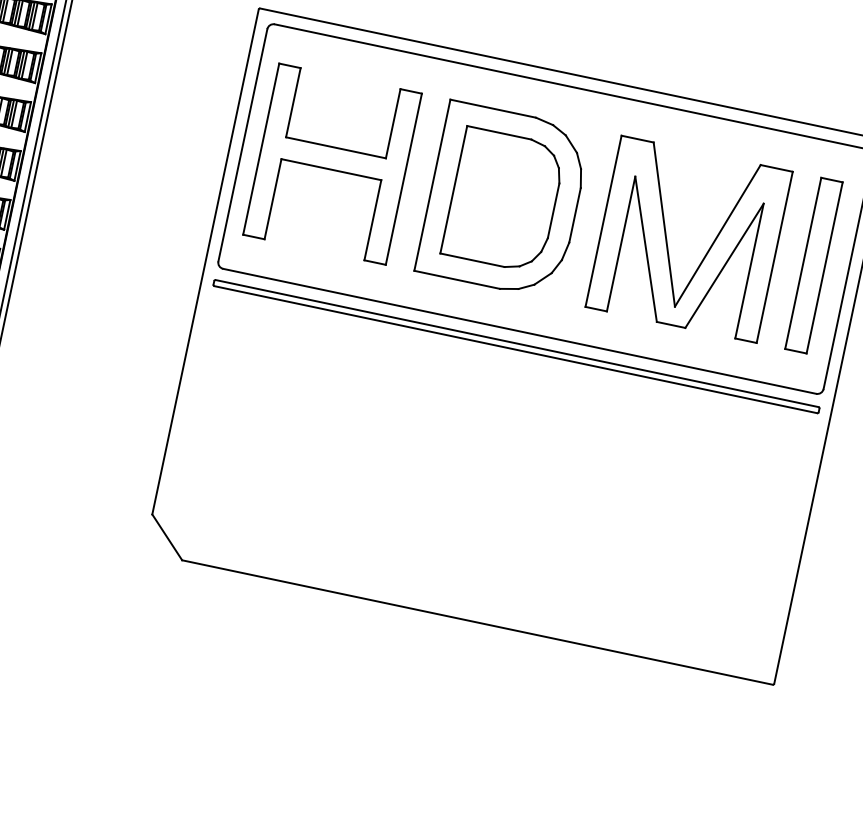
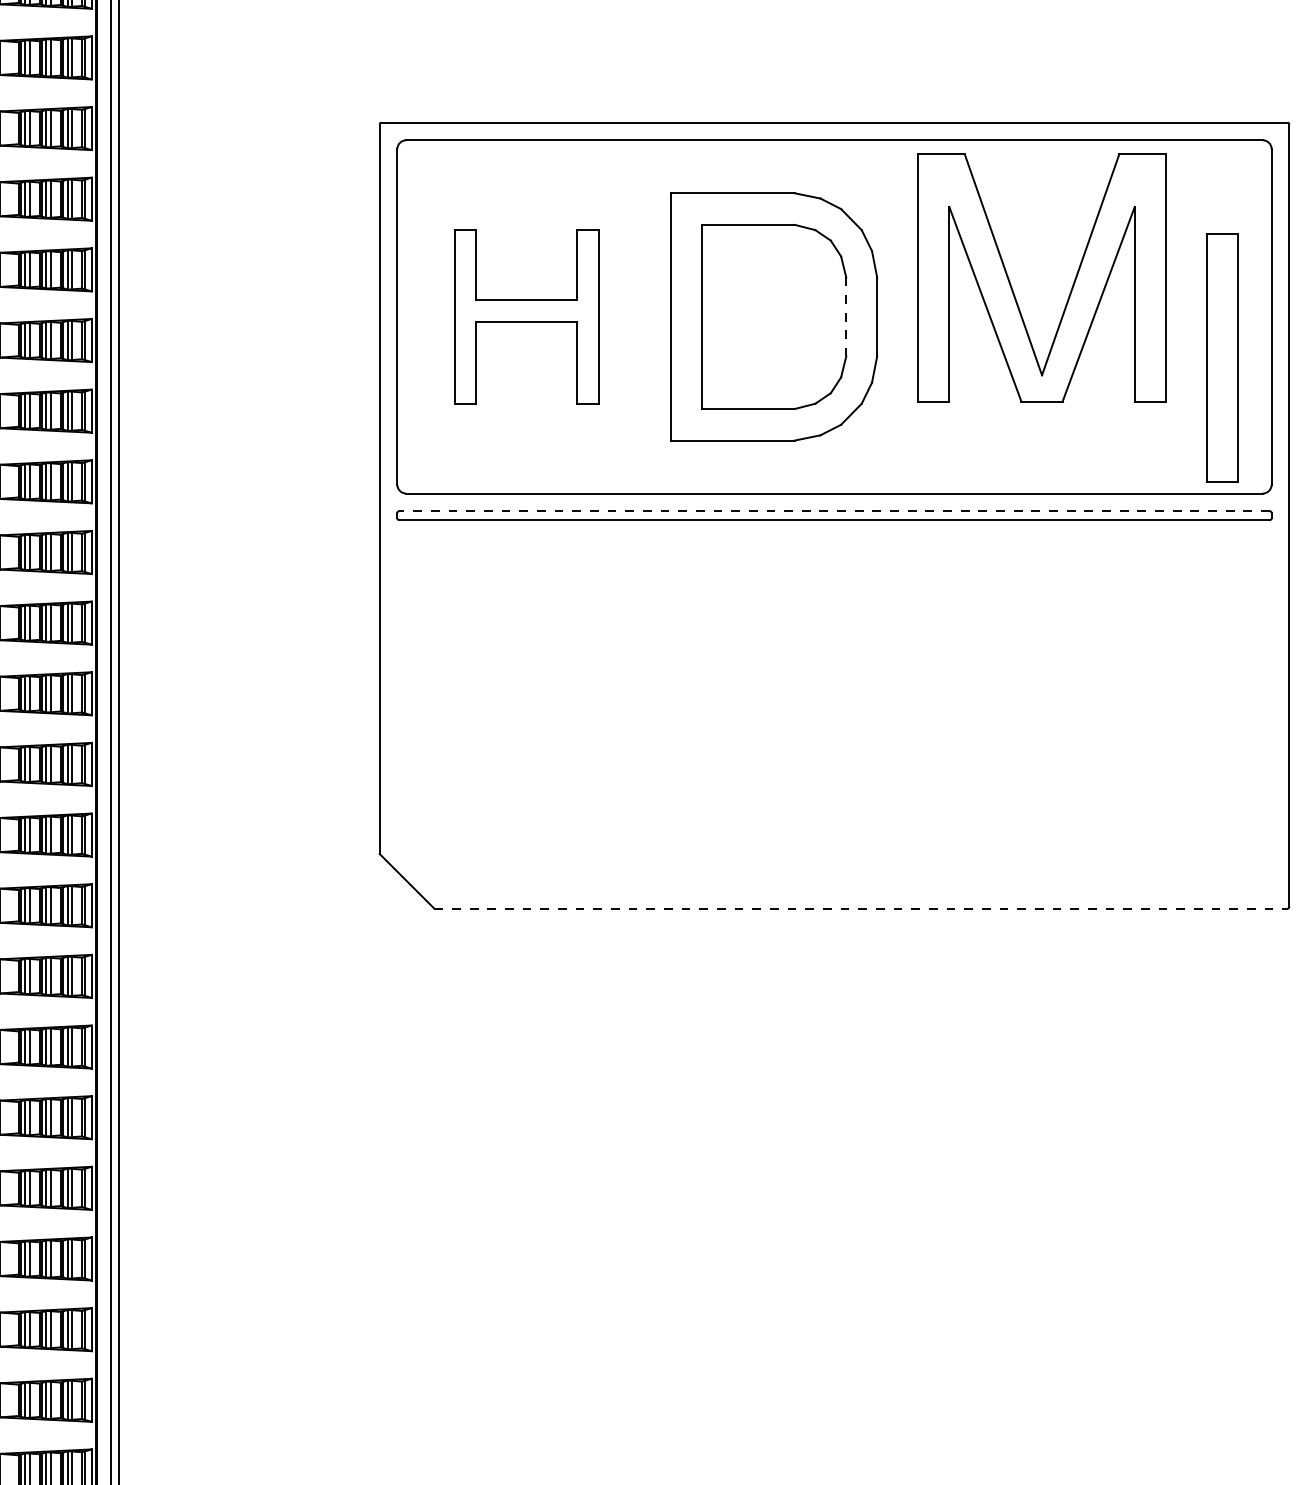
part: (332, 163) -> (526, 316), size x0.7
line: (553, 211) -> (846, 317), solid -> dashed
part: (667, 241) -> (1012, 287), moved
part: (814, 265) -> (1222, 357), moved
line: (517, 343) -> (834, 511), solid -> dashed
line: (477, 622) -> (860, 908), solid -> dashed

